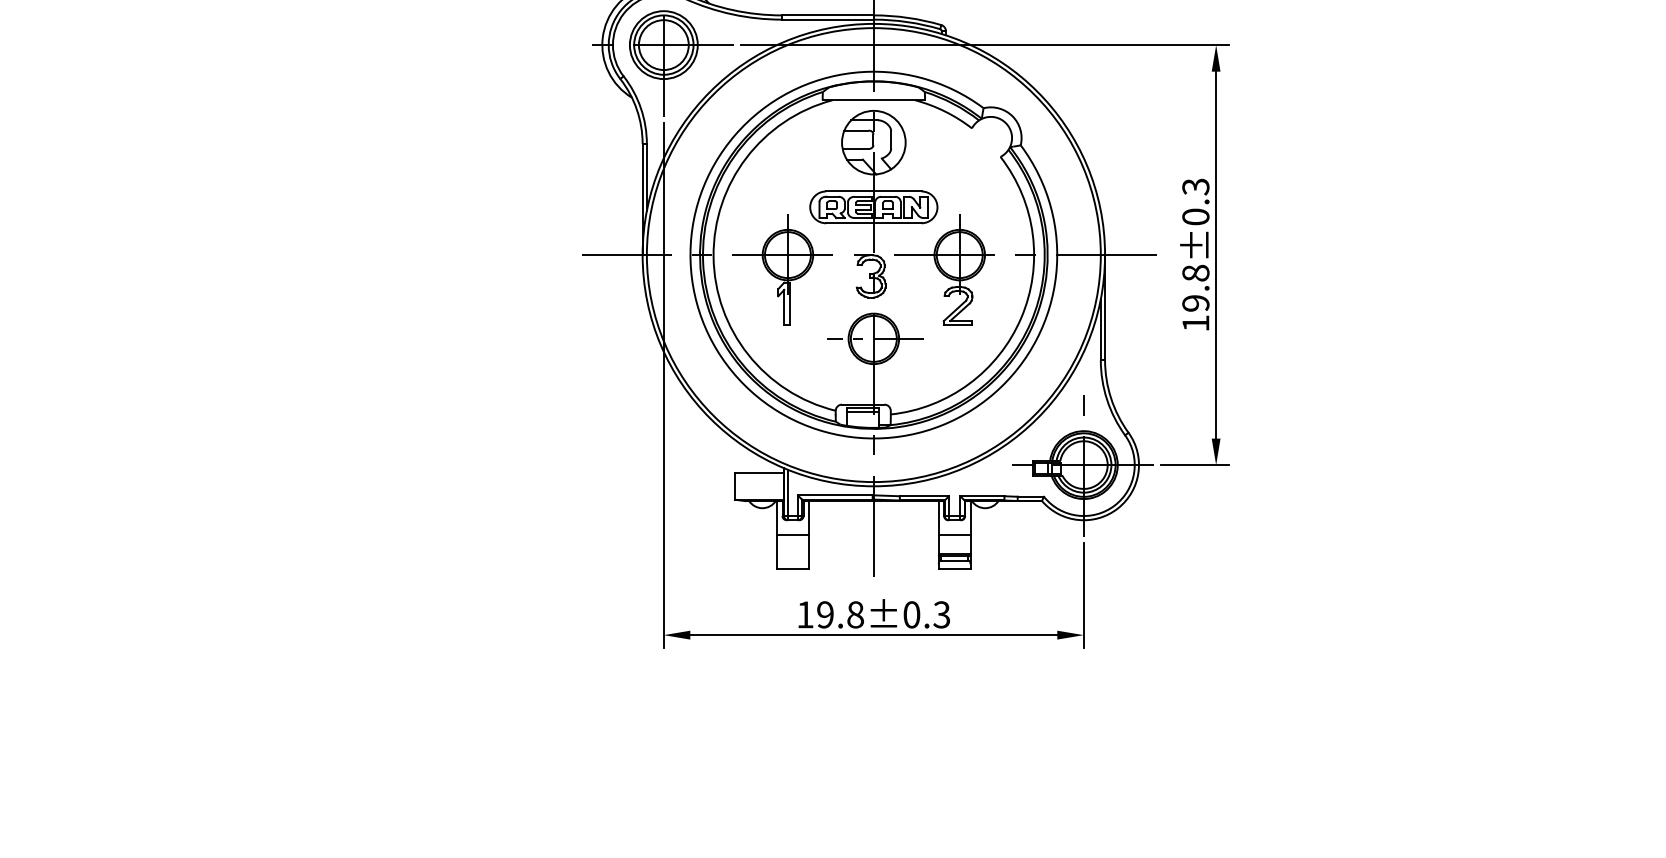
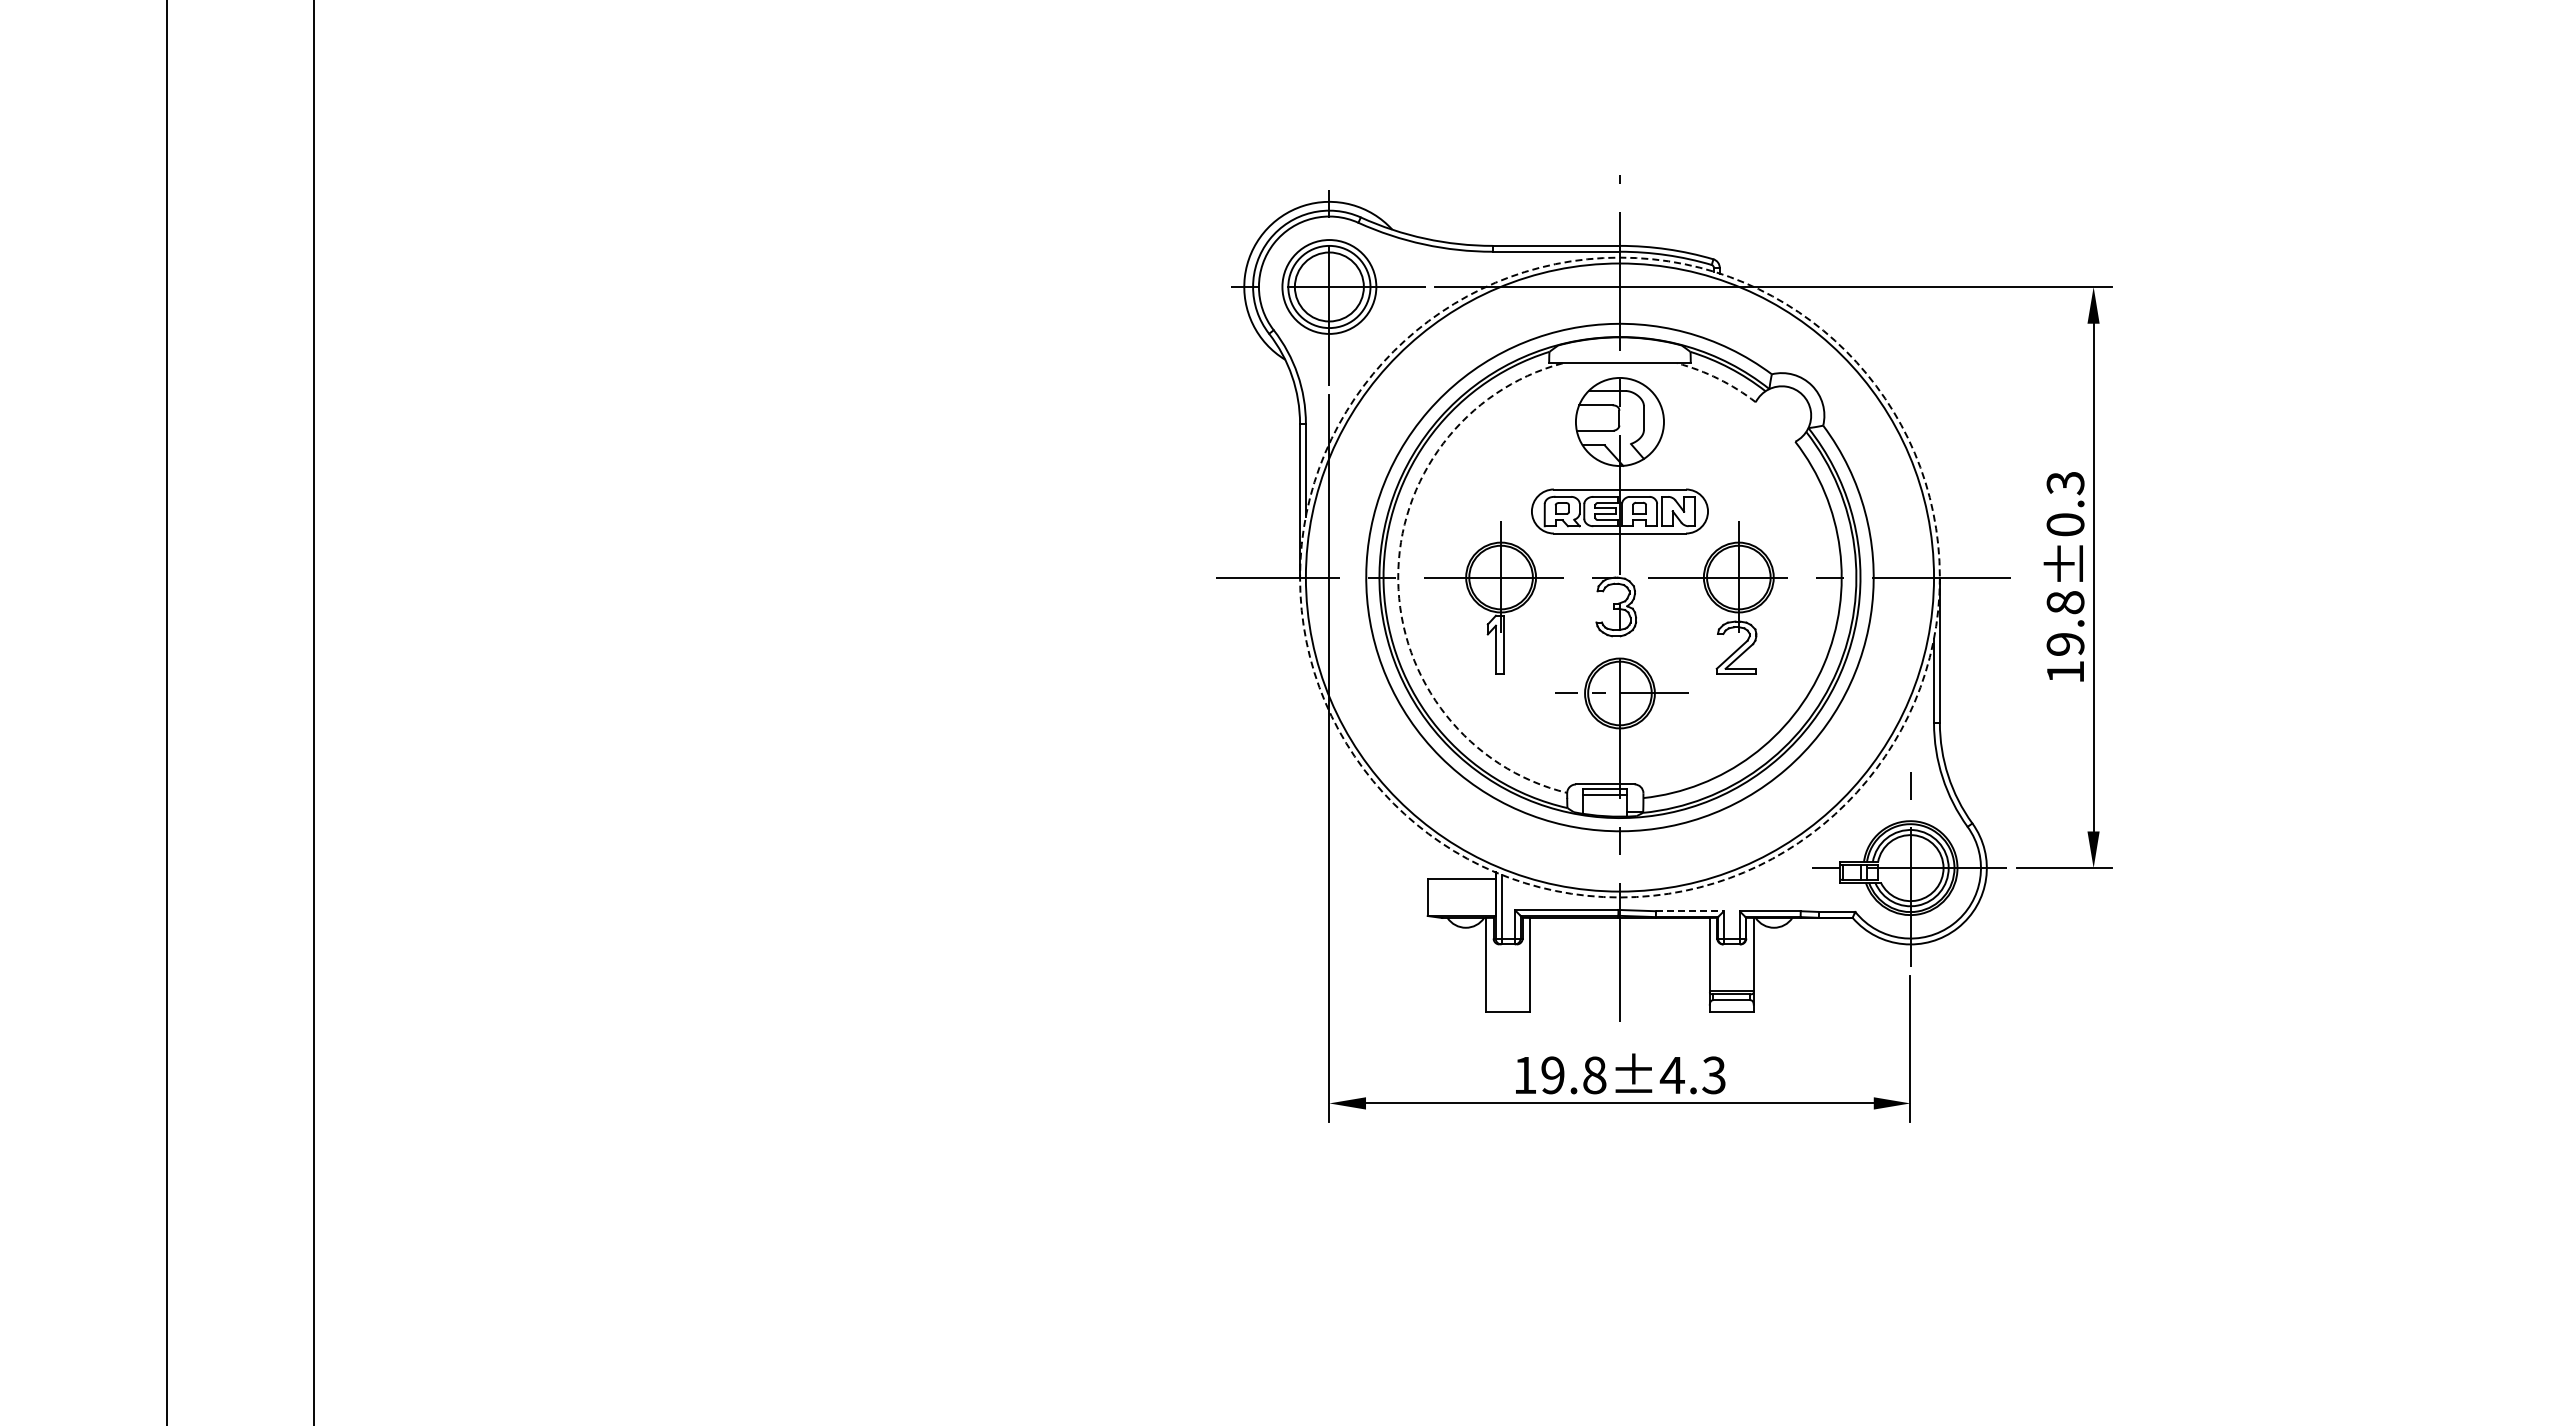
arc: (945, 111) -> (1718, 378), solid -> dashed
circle: (873, 255) -> (1619, 577), solid -> dashed
arc: (713, 256) -> (1398, 579), solid -> dashed
line: (924, 496) -> (1689, 911), solid -> dashed
line: (793, 534) -> (1508, 964), removed
line: (954, 534) -> (1731, 964), removed
text: (911, 614) -> (1671, 1075), 19.8±0.3 -> 19.8±4.3

